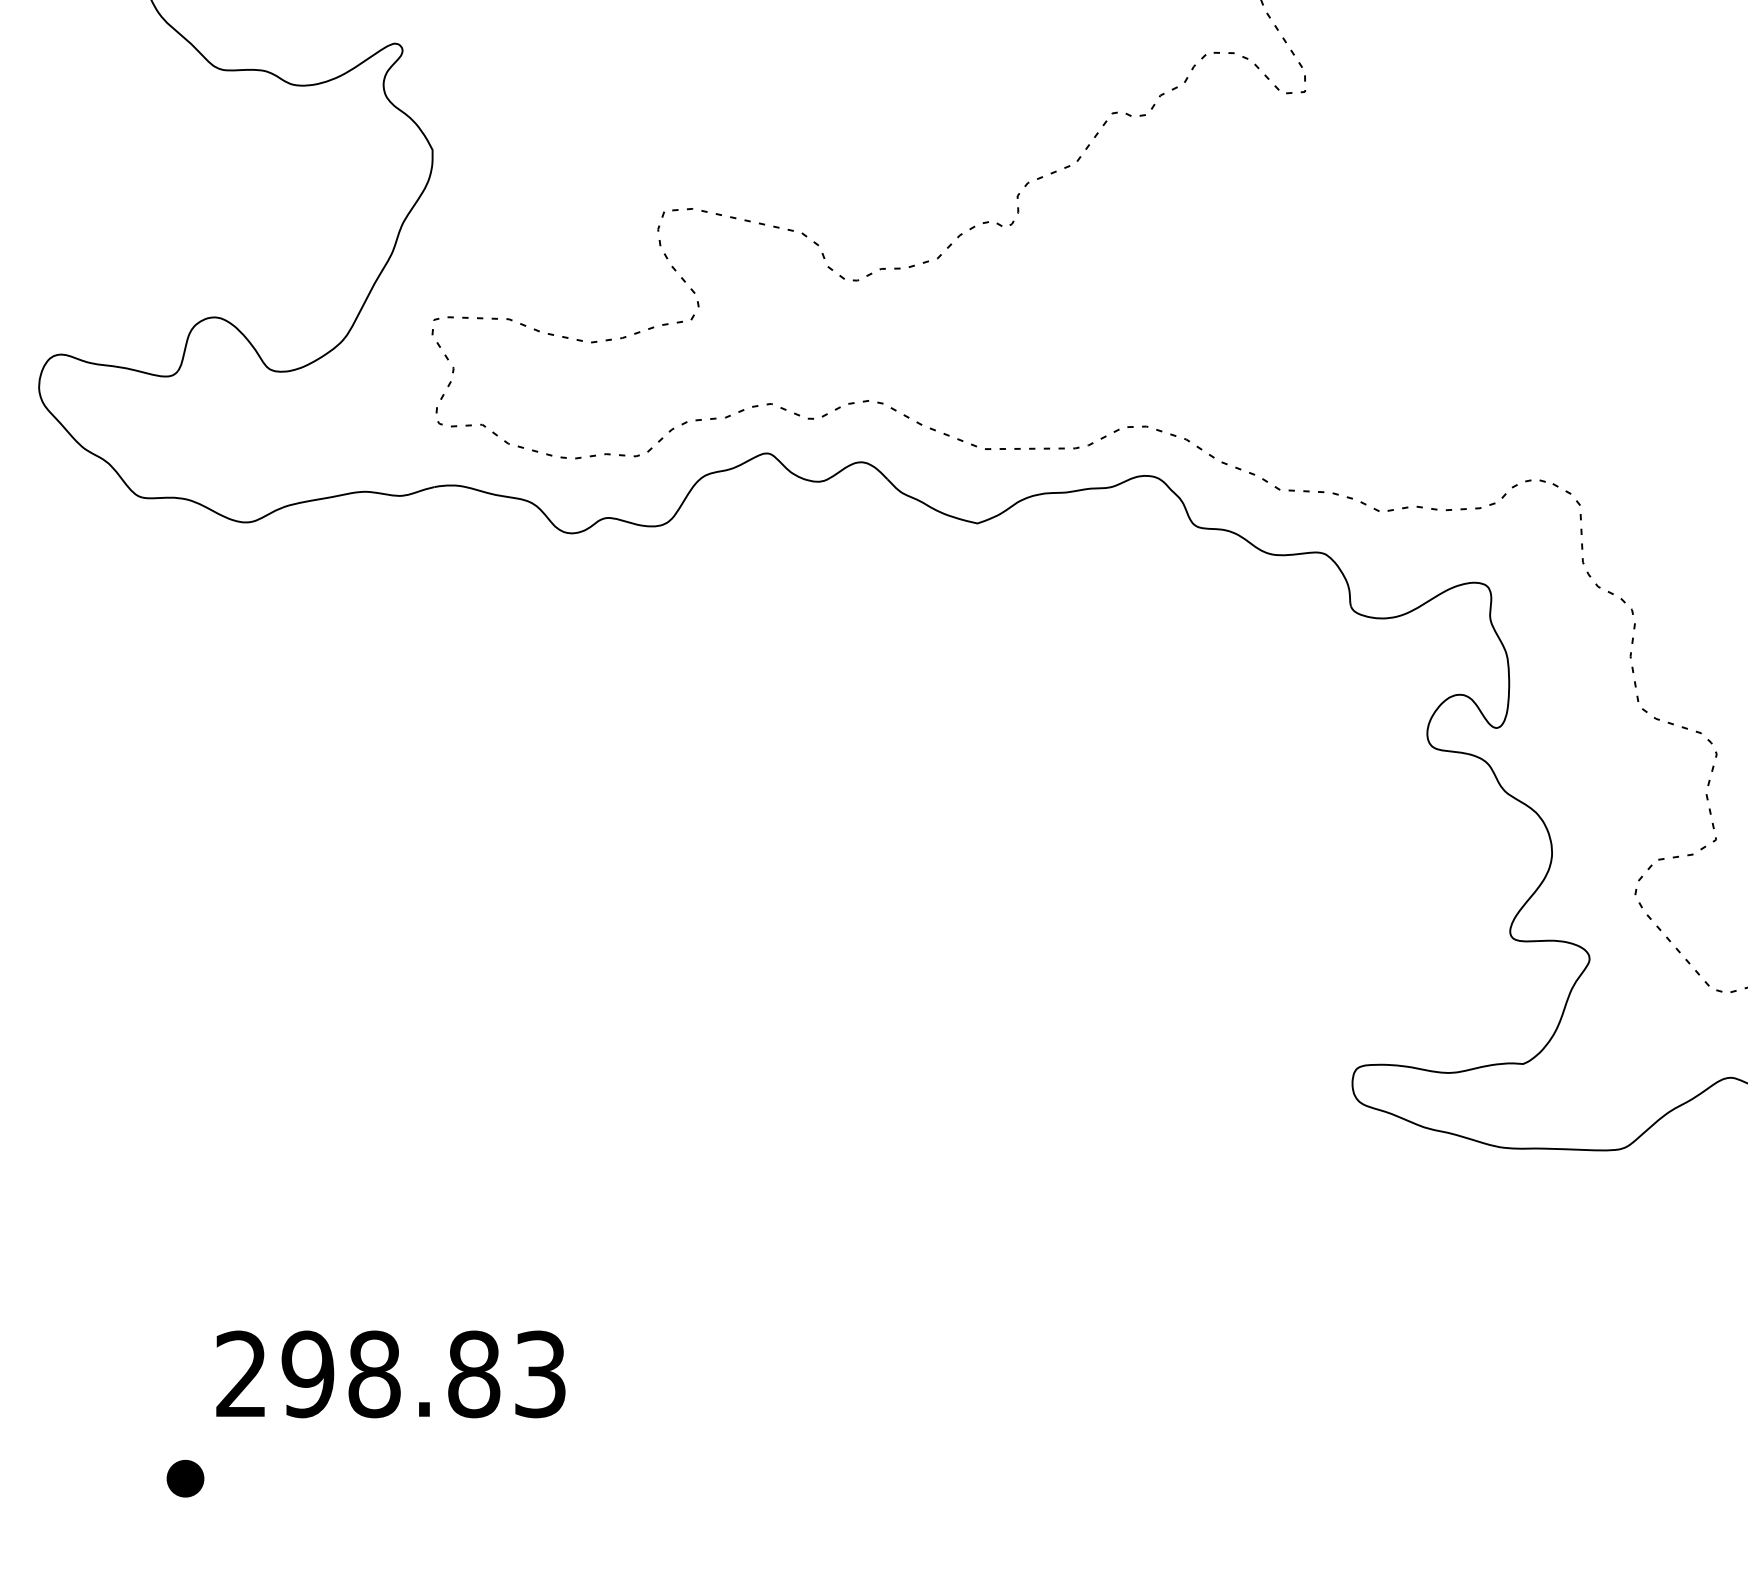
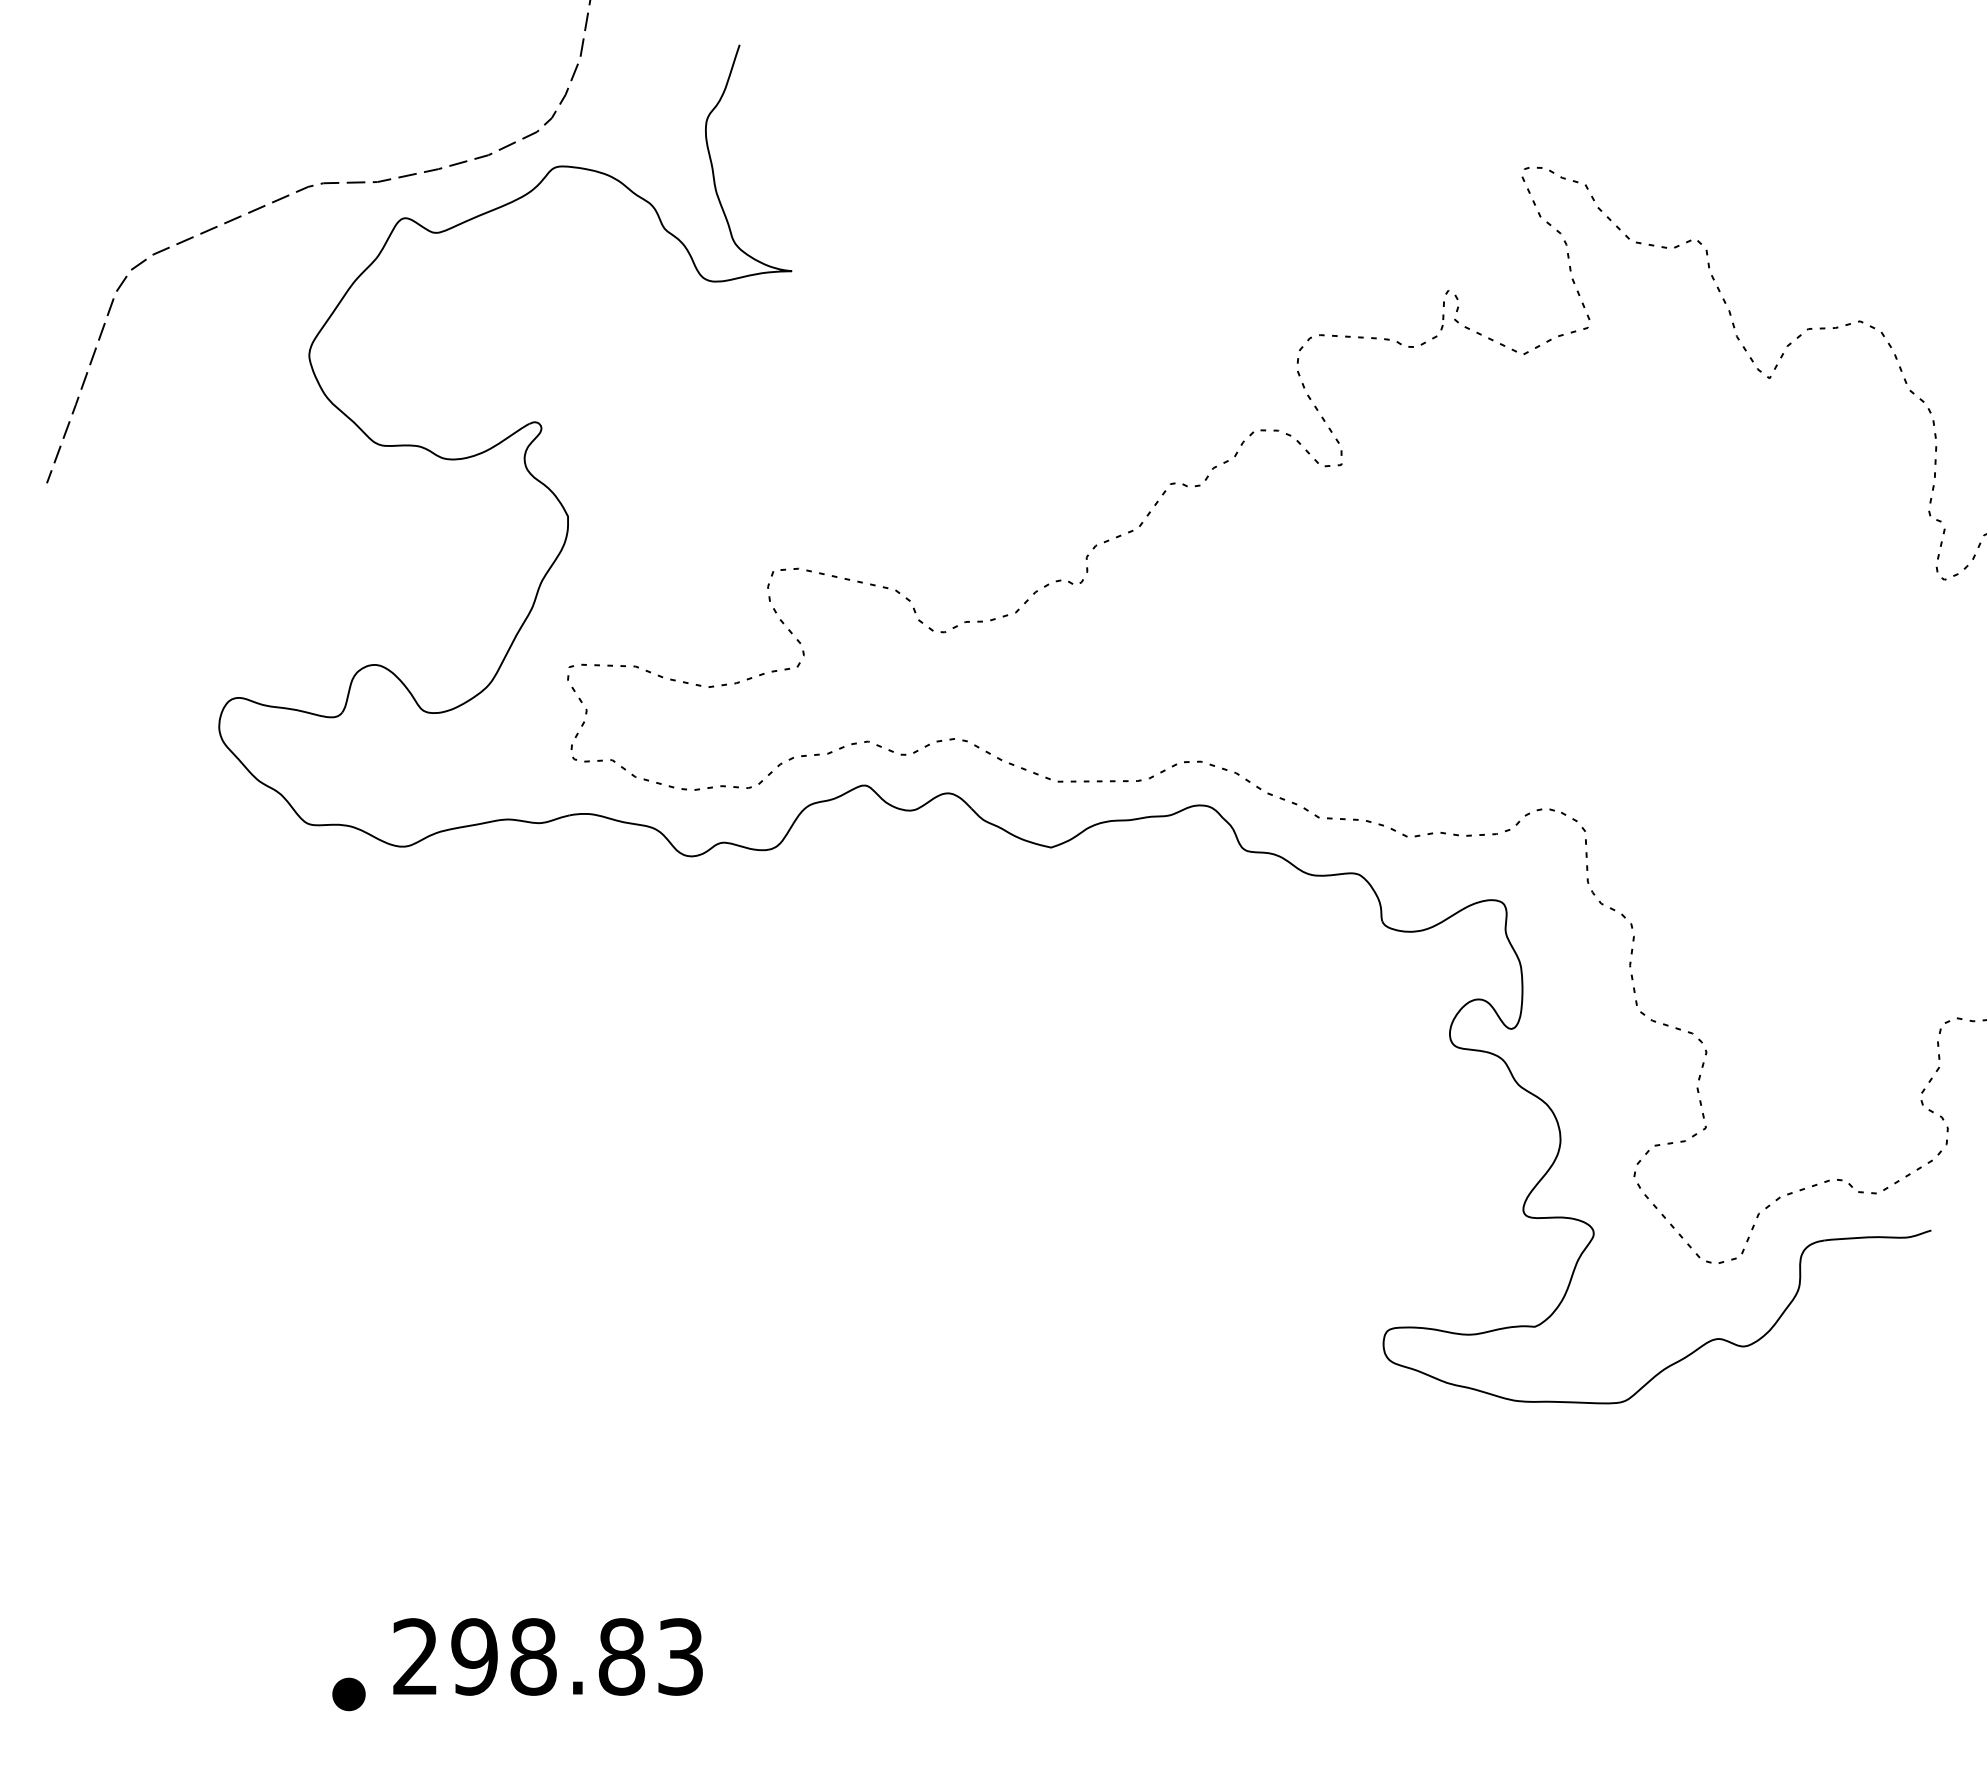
text: (390, 1373) -> (547, 1656), moved

